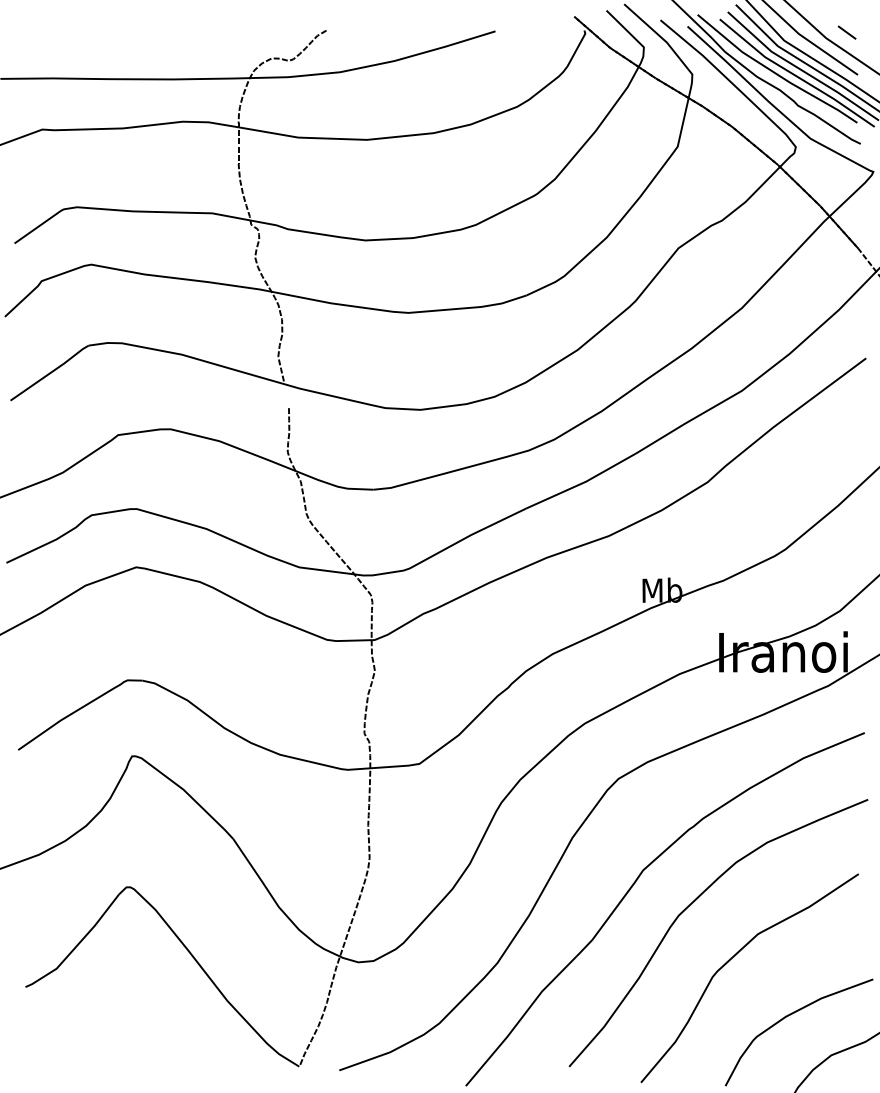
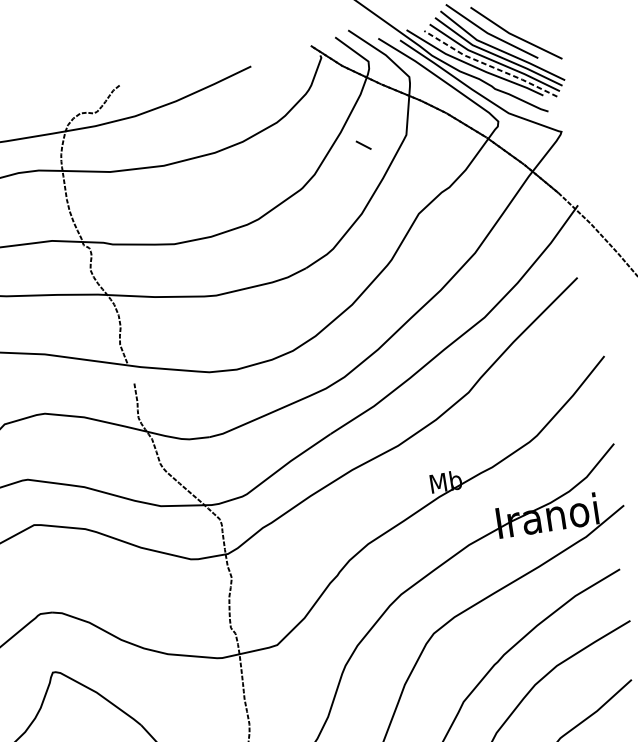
line: (846, 32) -> (363, 145), moved
line: (794, 75) -> (488, 66), solid -> dashed

